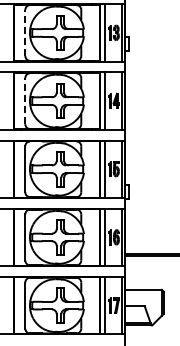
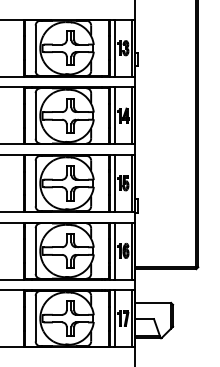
line: (25, 33) -> (35, 48), dashed -> solid
line: (25, 100) -> (35, 115), dashed -> solid

